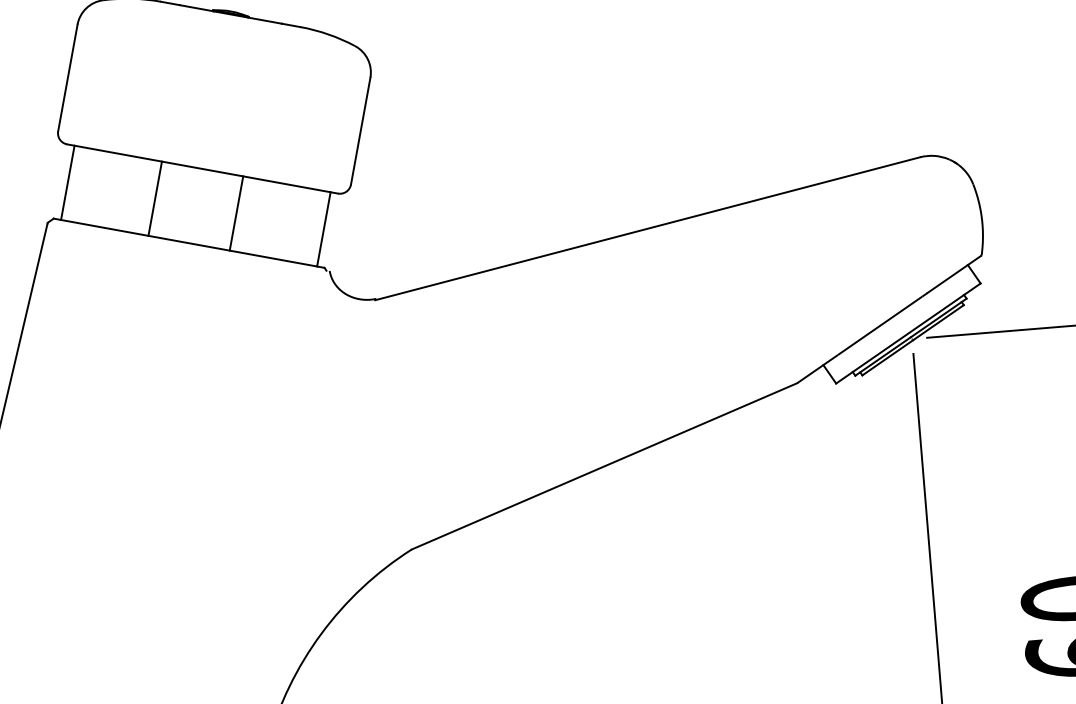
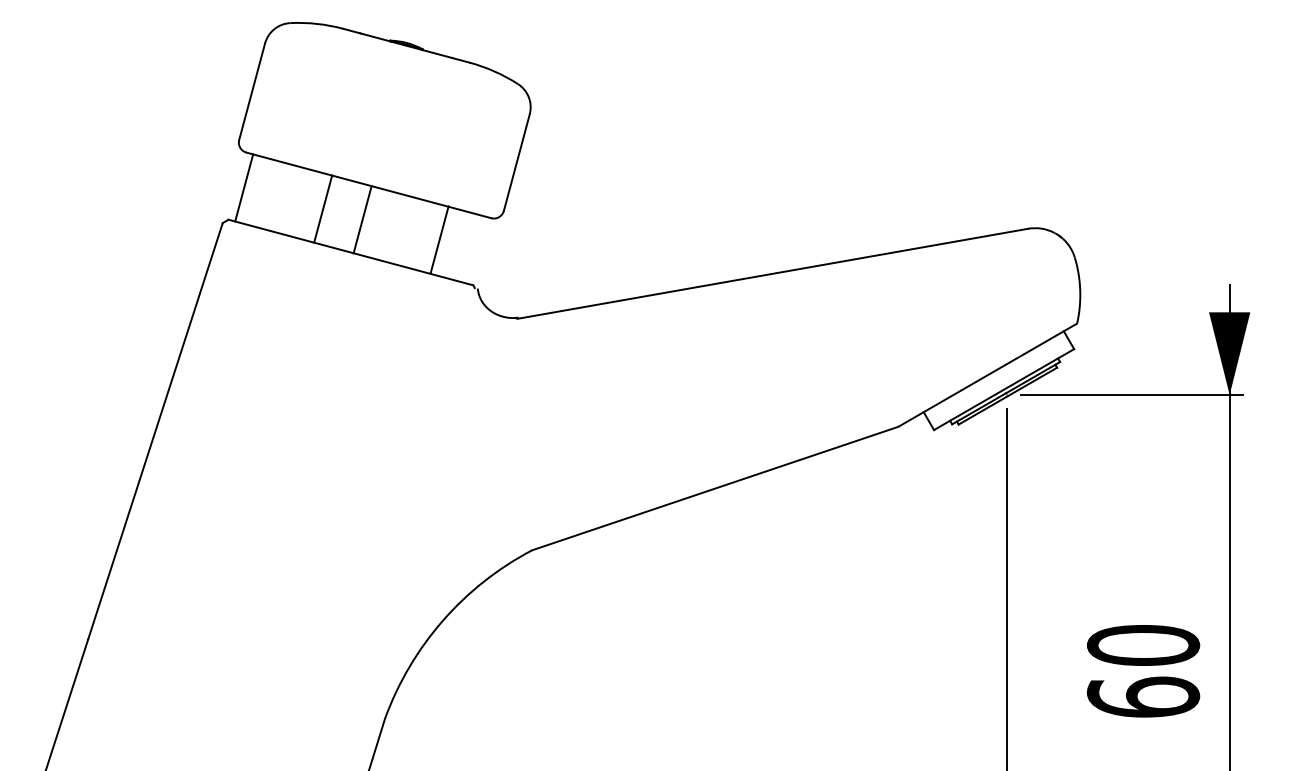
line: (236, 213) -> (362, 219), moved
line: (323, 228) -> (439, 239), moved

